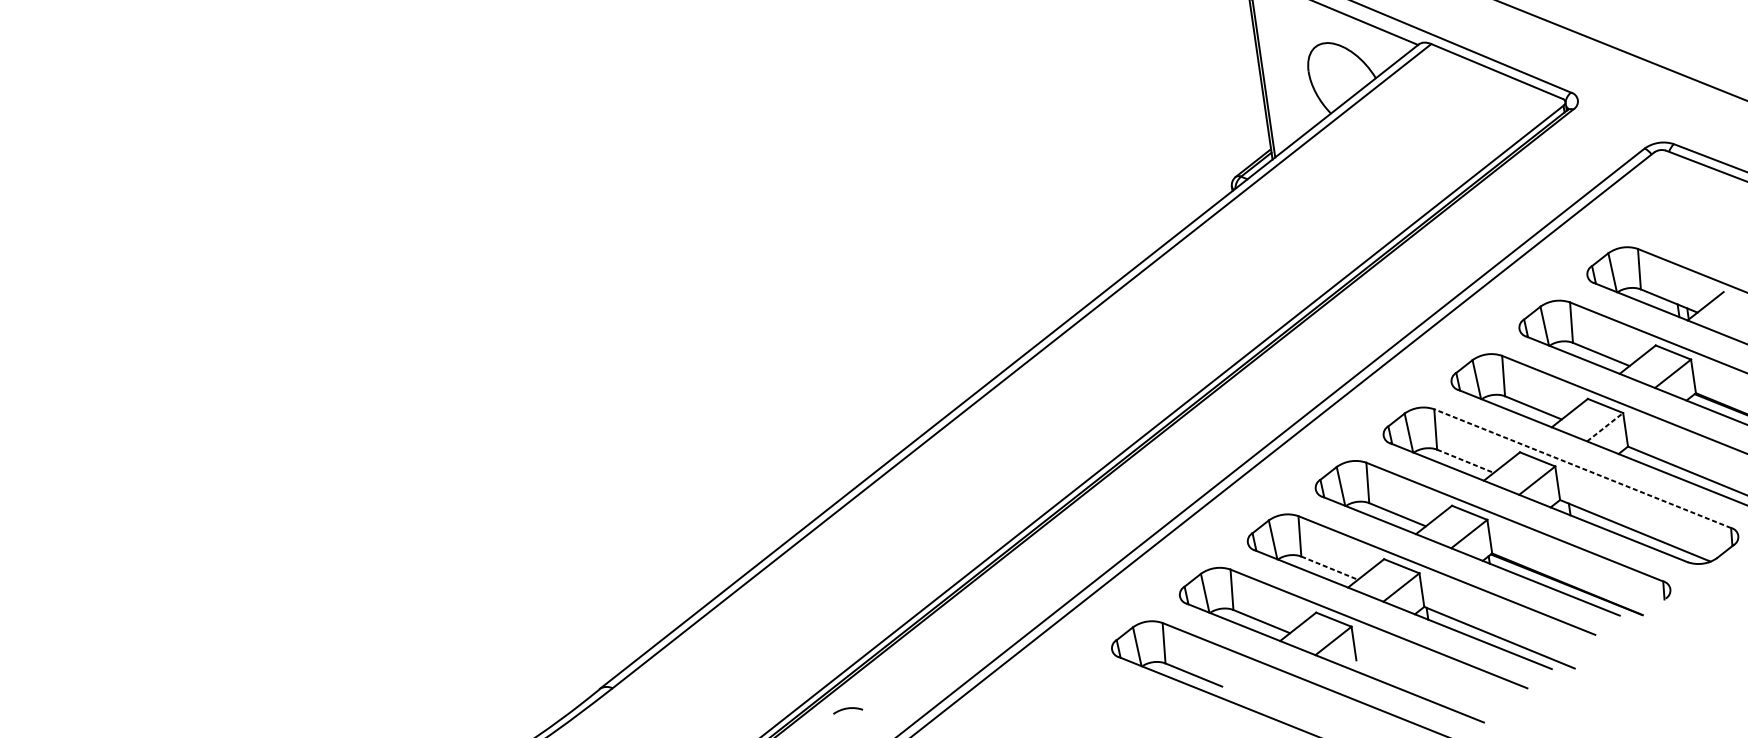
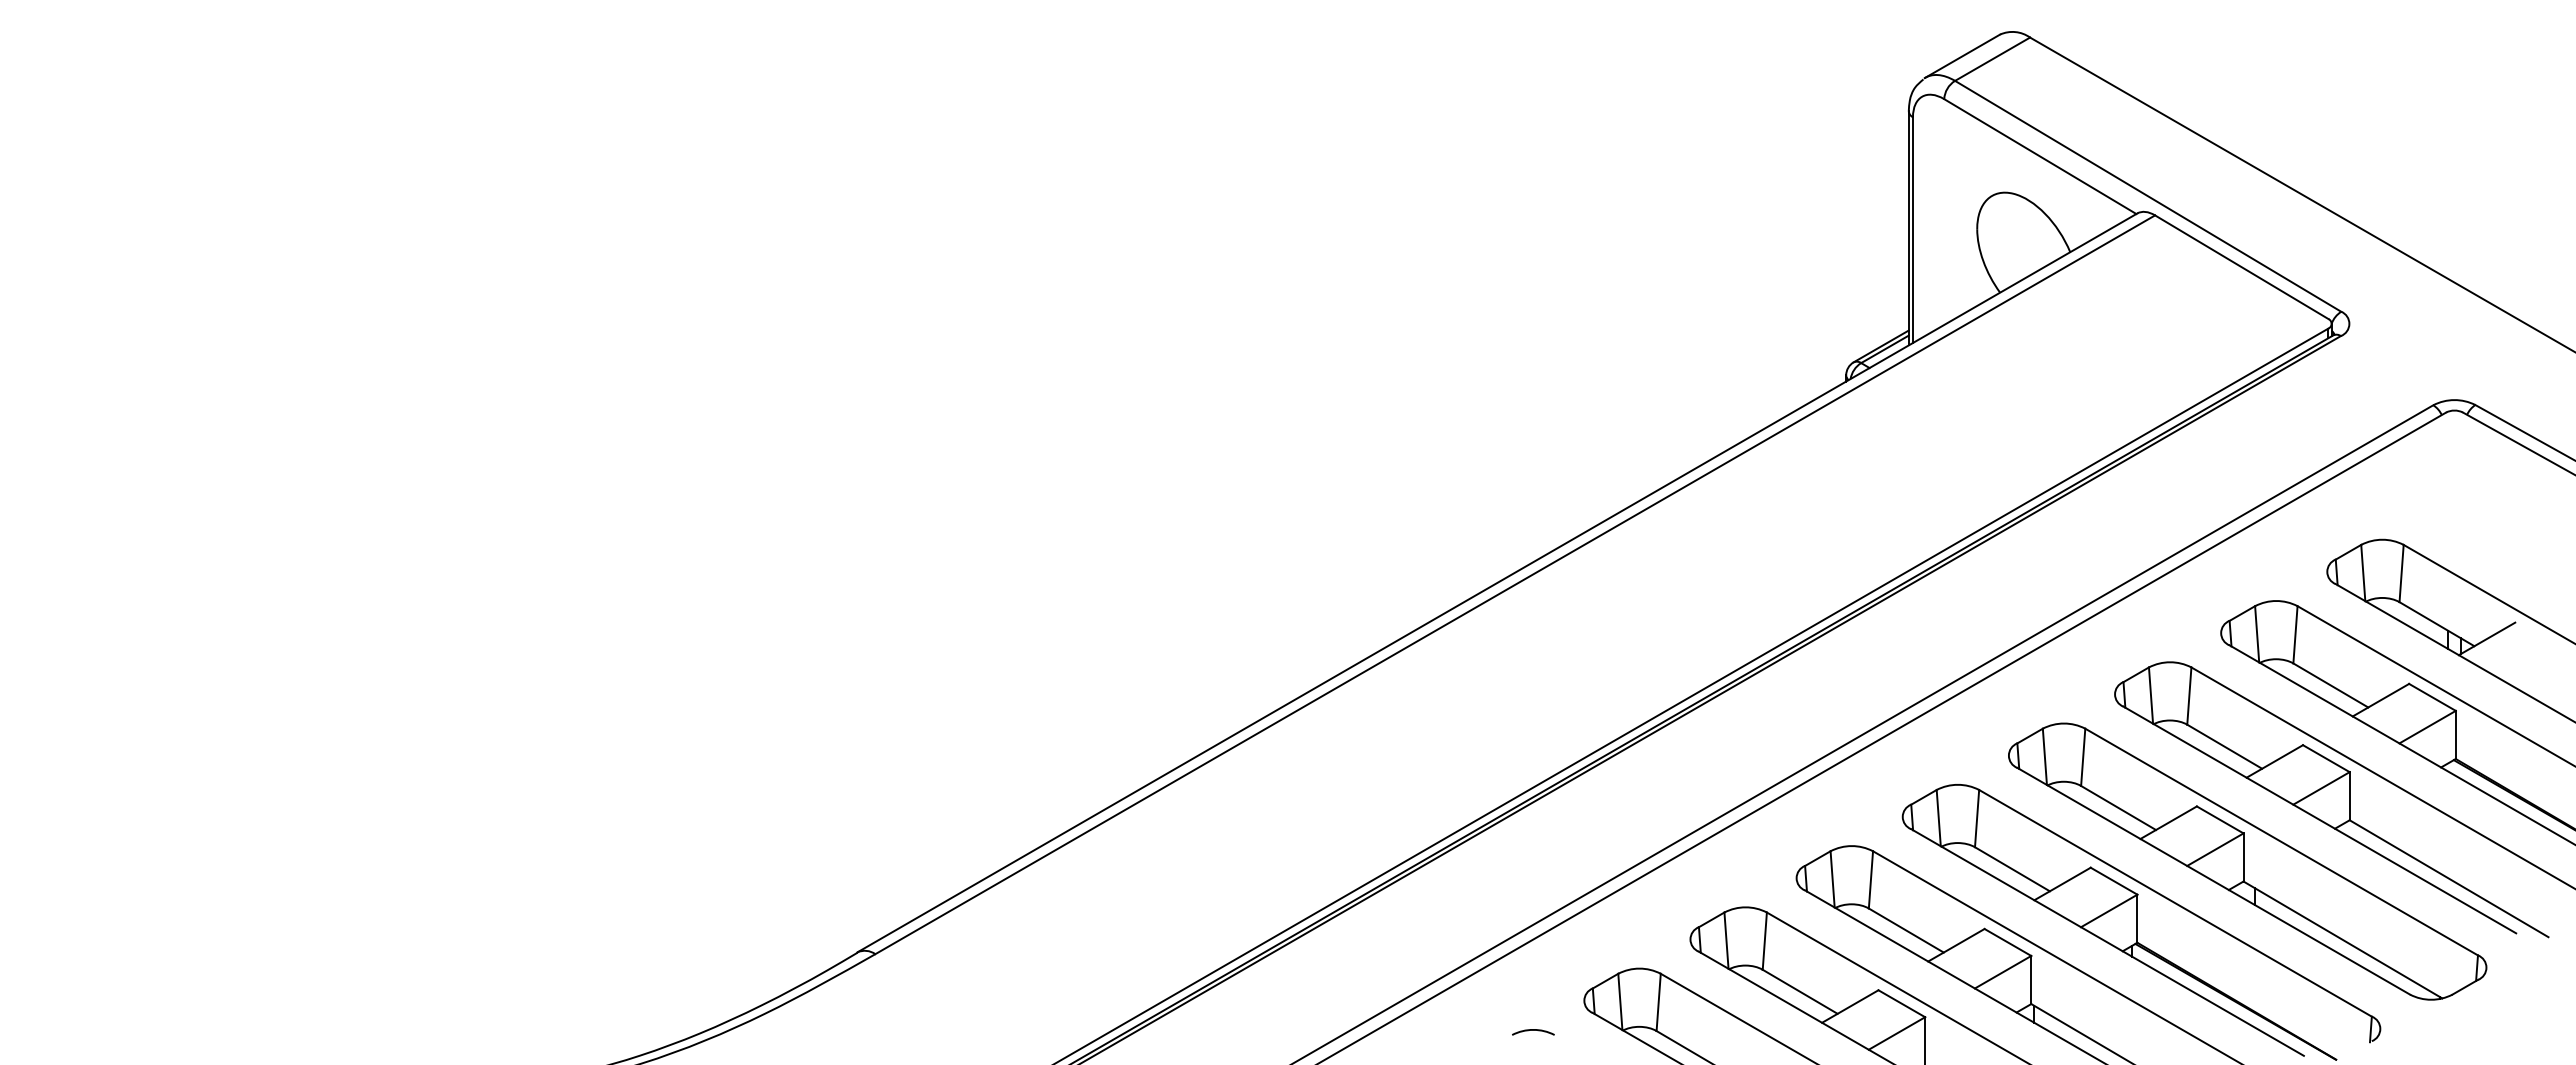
line: (1605, 427) -> (2321, 788), dashed -> solid
line: (1466, 461) -> (2119, 808), dashed -> solid
line: (1582, 468) -> (2281, 842), dashed -> solid
line: (1329, 568) -> (1906, 930), dashed -> solid
arc: (847, 708) -> (1533, 1030), moved

